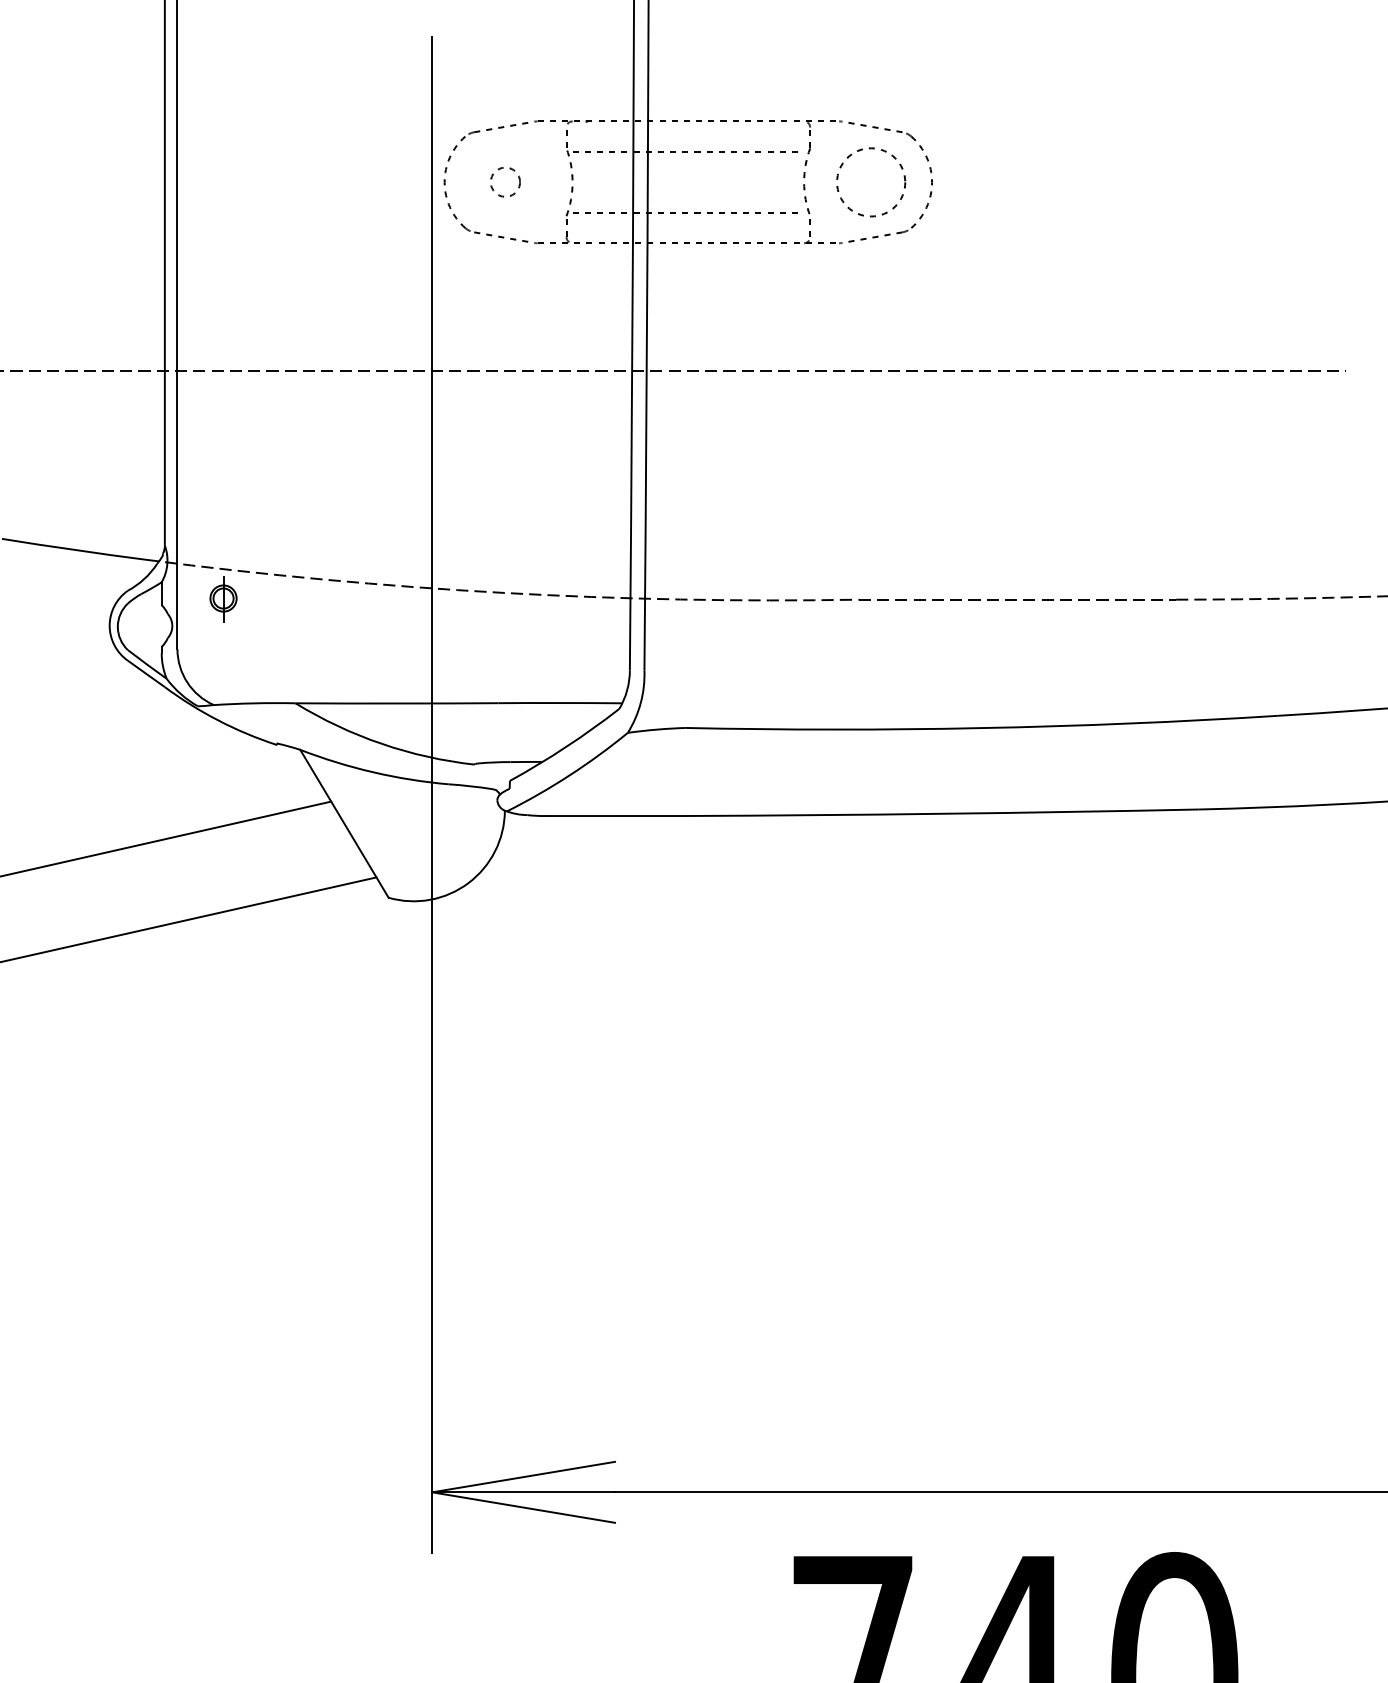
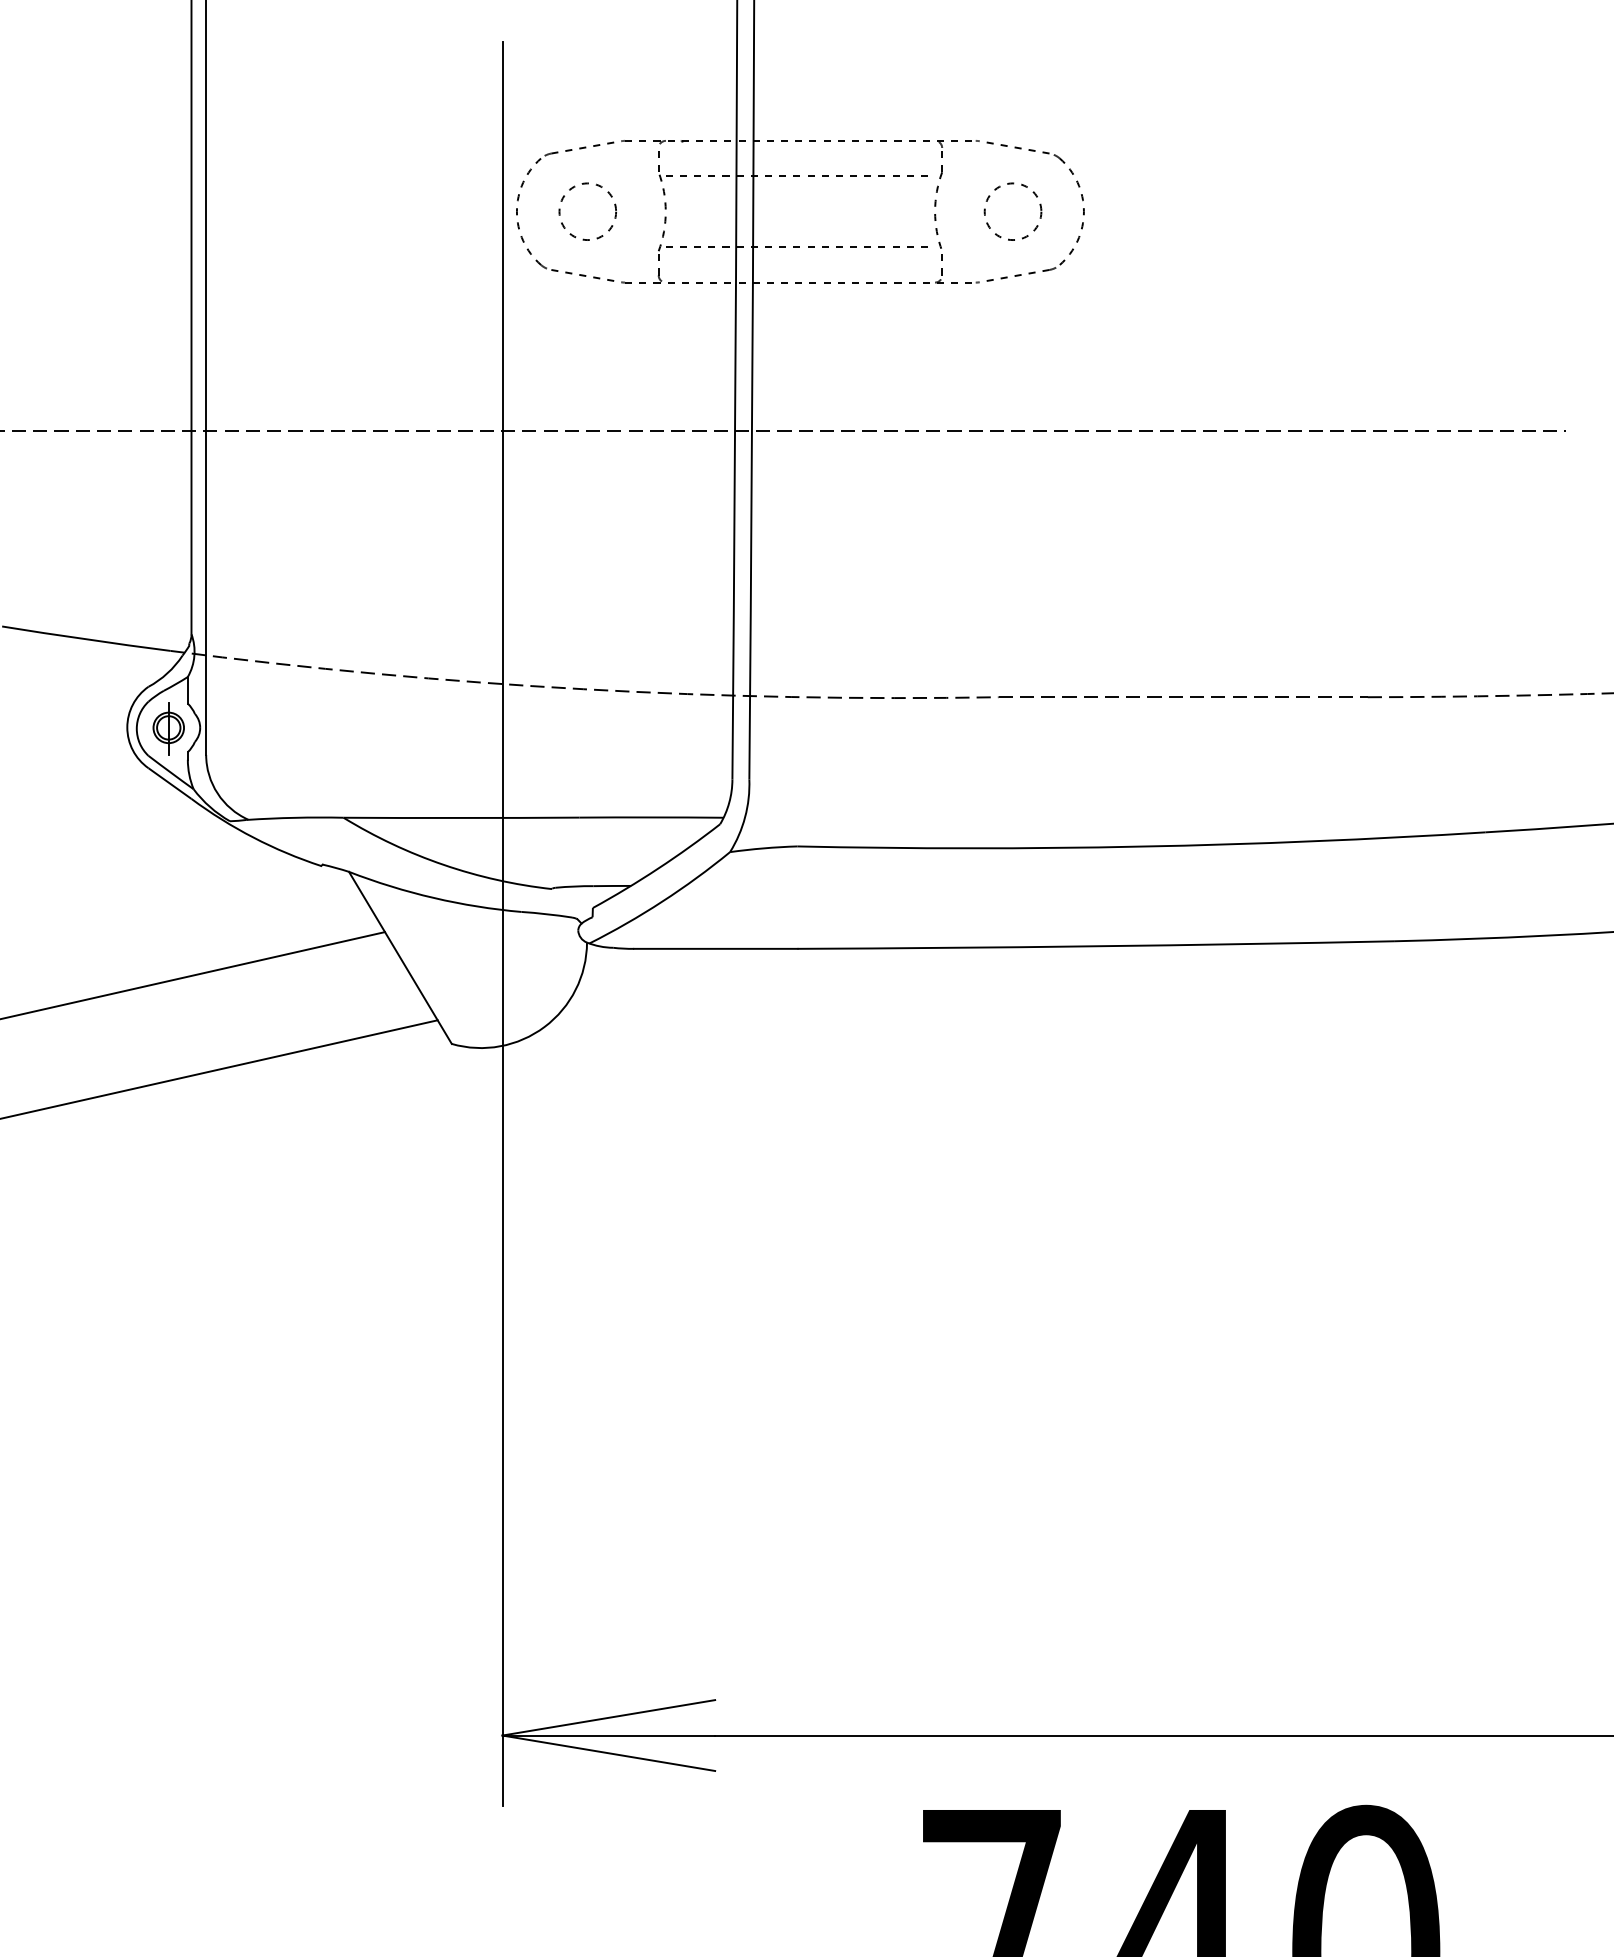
circle: (505, 182) -> (587, 211), size x1.67
circle: (870, 182) -> (1012, 211), size x0.71
part: (223, 599) -> (168, 728), moved

